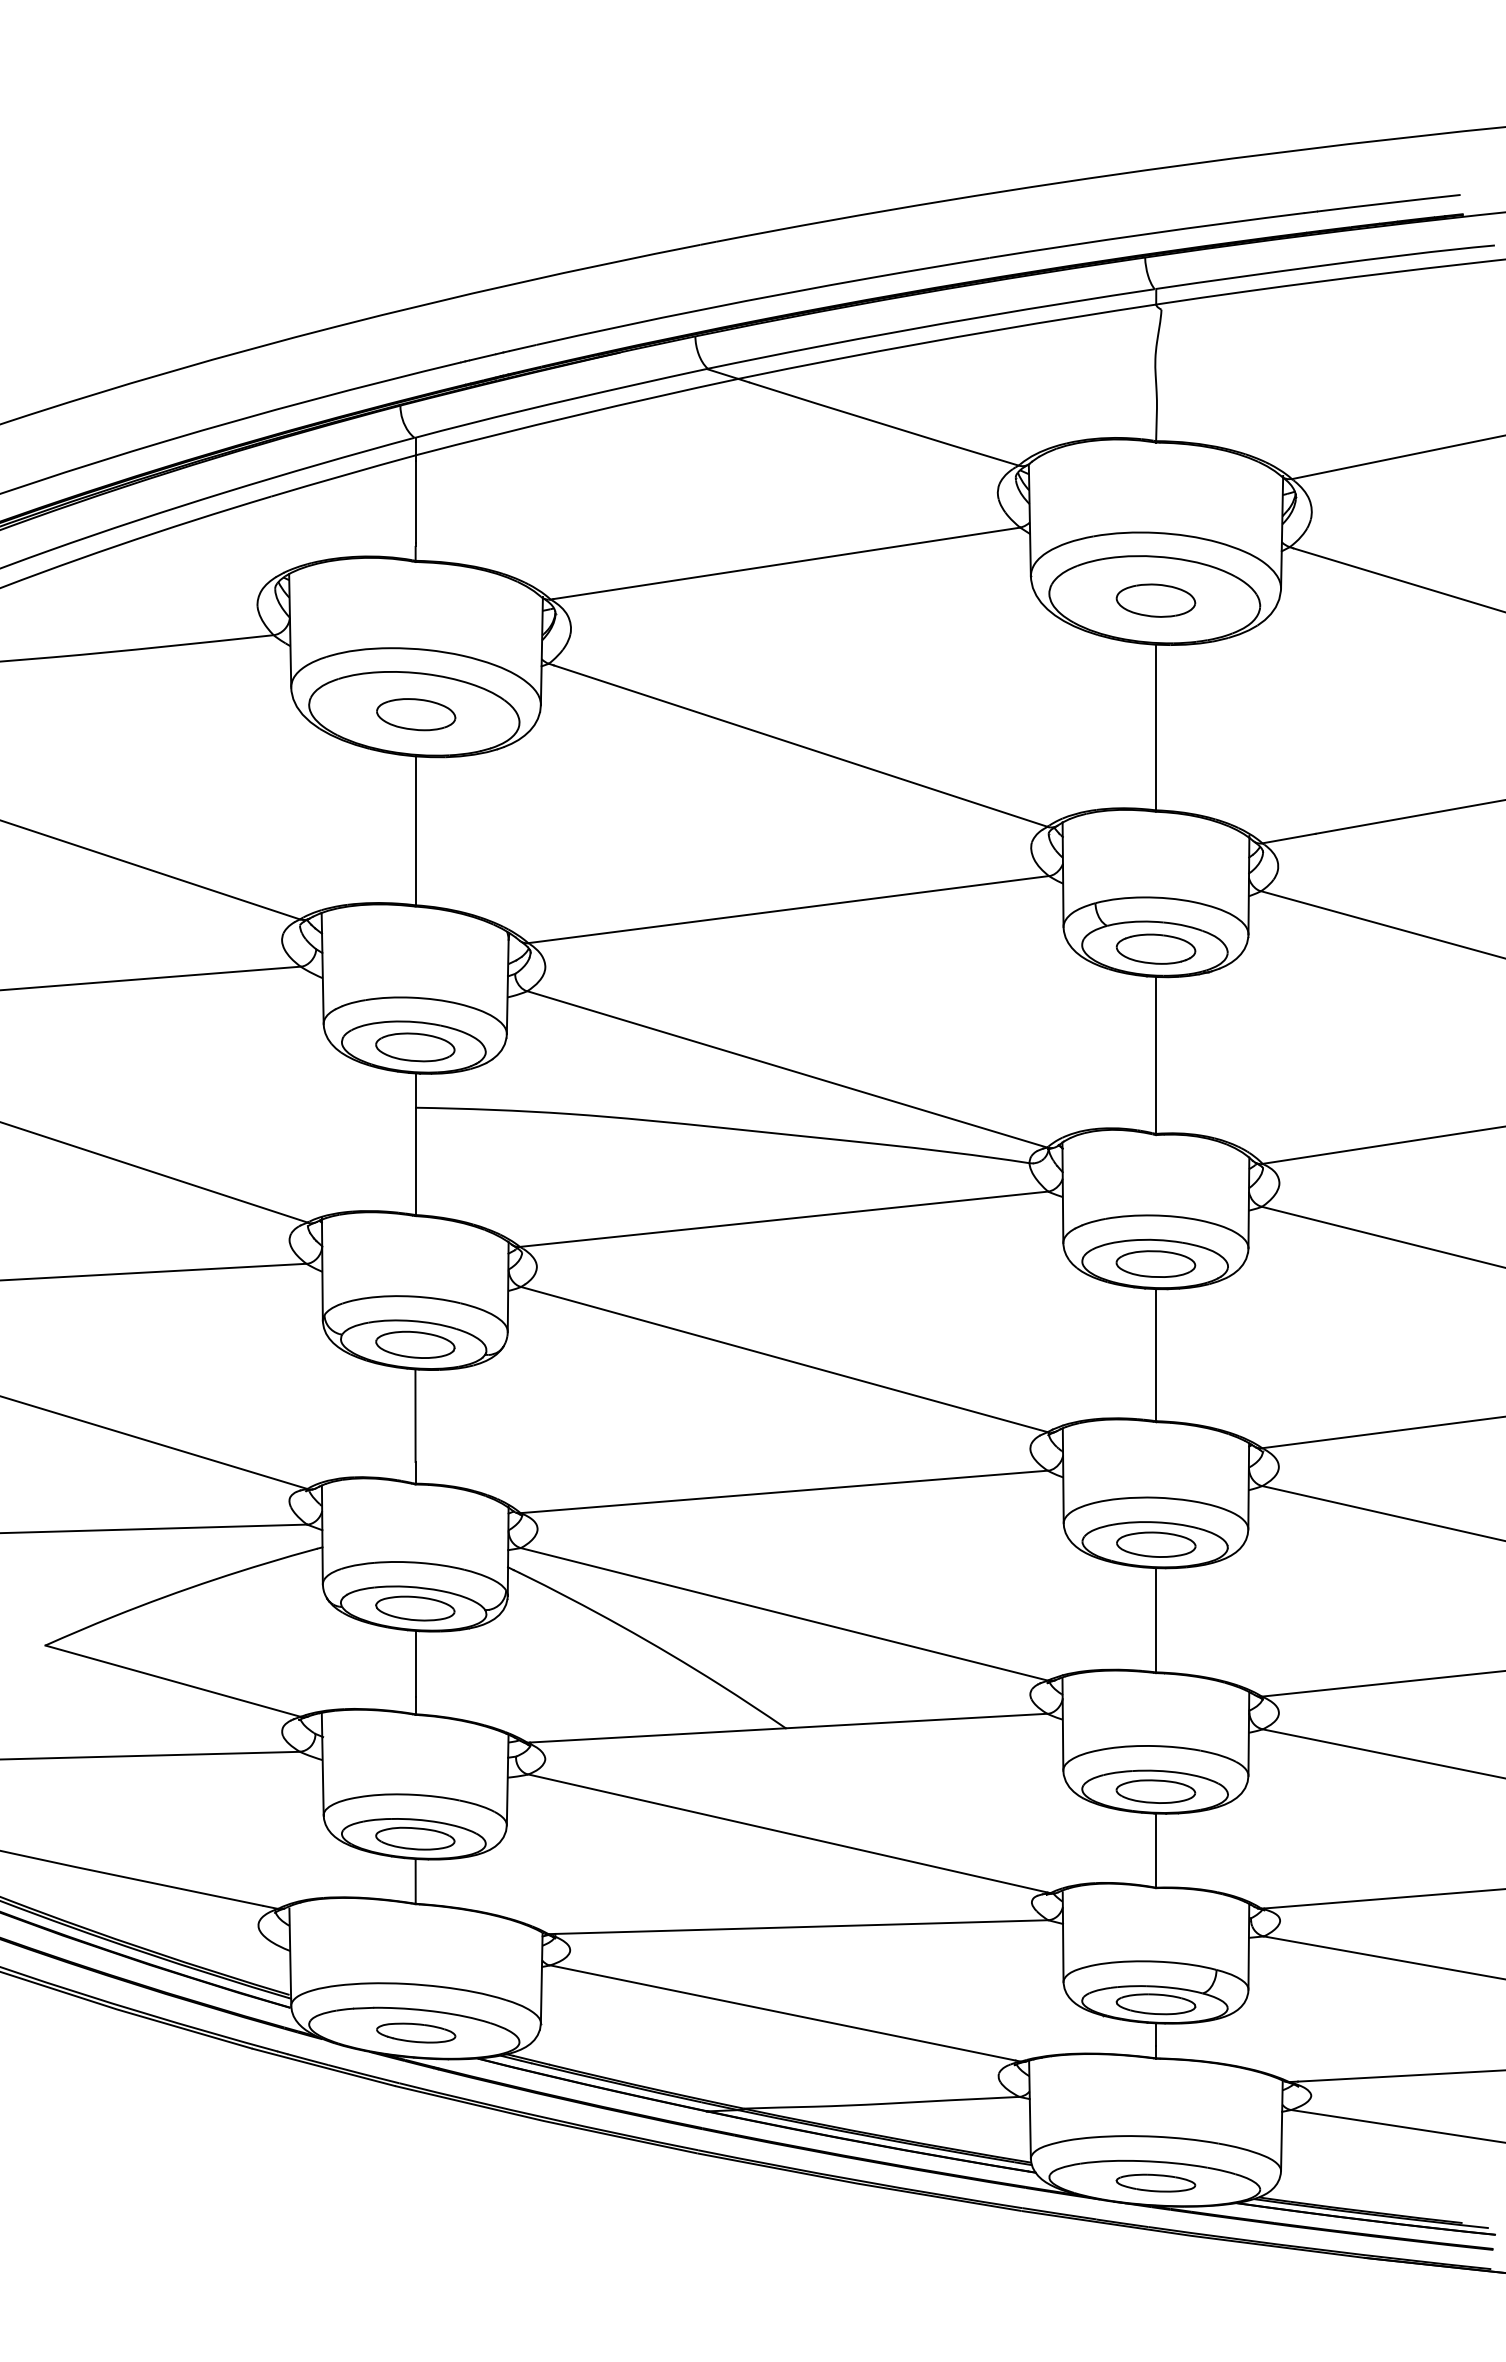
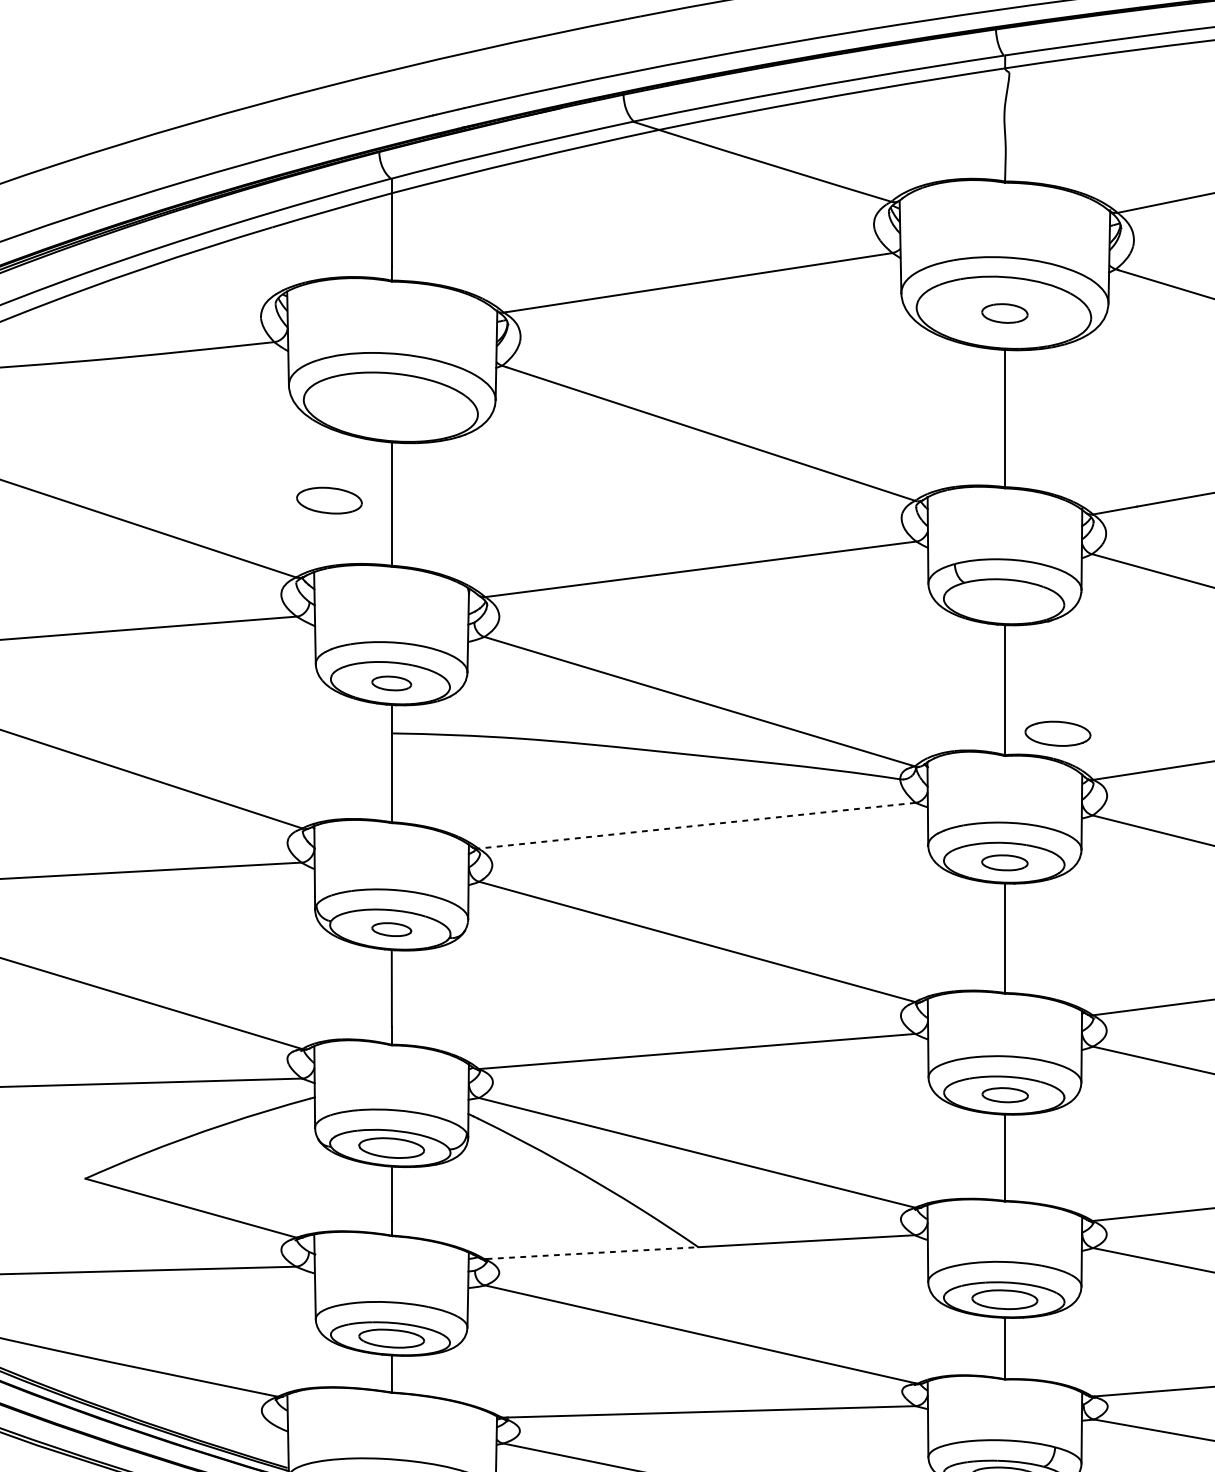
part: (1155, 600) -> (1004, 313), size x0.7
part: (416, 714) -> (329, 500), moved
part: (1155, 948) -> (1057, 733), moved
part: (415, 1047) -> (391, 683), size x0.6
line: (784, 1219) -> (697, 825), solid -> dashed
part: (1155, 1263) -> (1004, 862), size x0.7
part: (415, 1344) -> (391, 929), size x0.6
part: (1156, 1544) -> (1005, 1095), size x0.7
line: (658, 1735) -> (593, 1253), solid -> dashed

